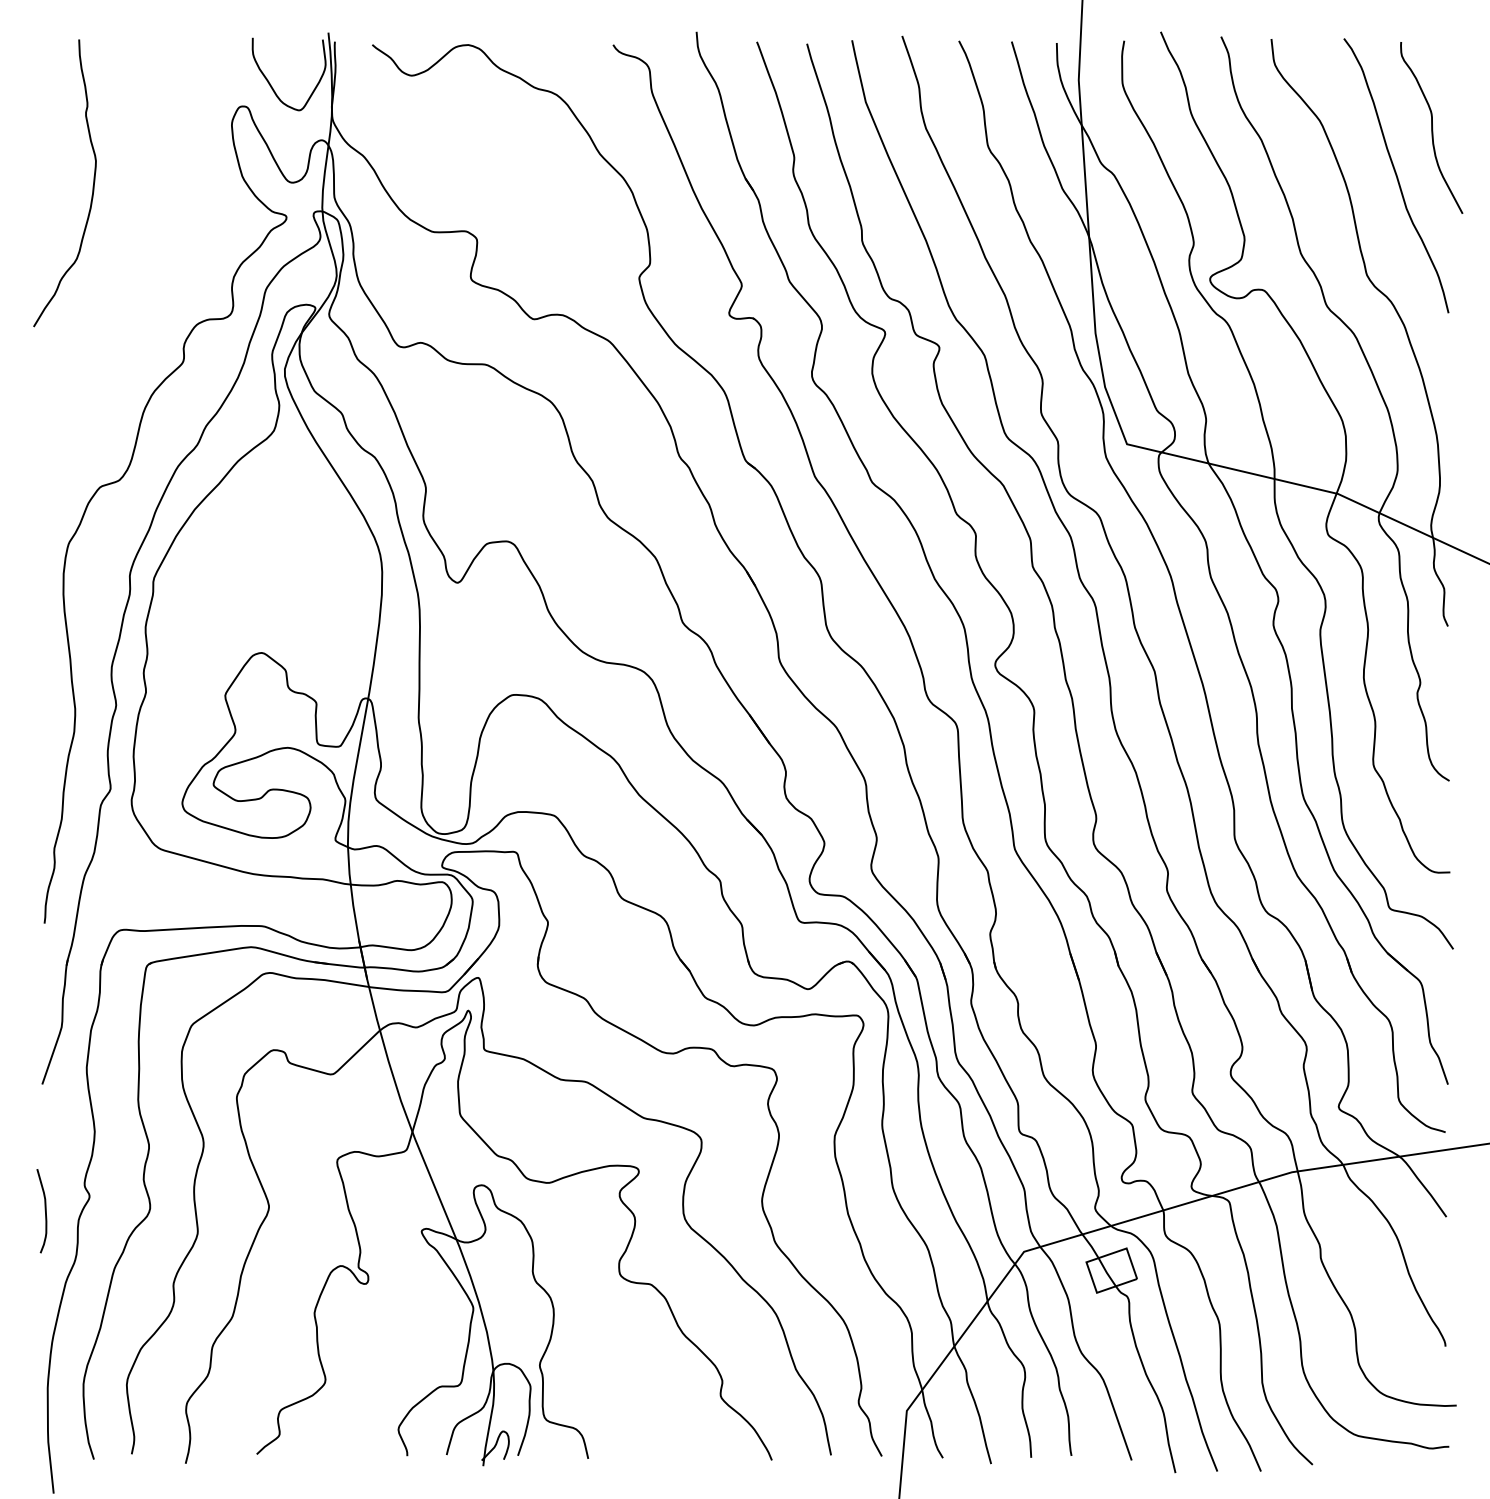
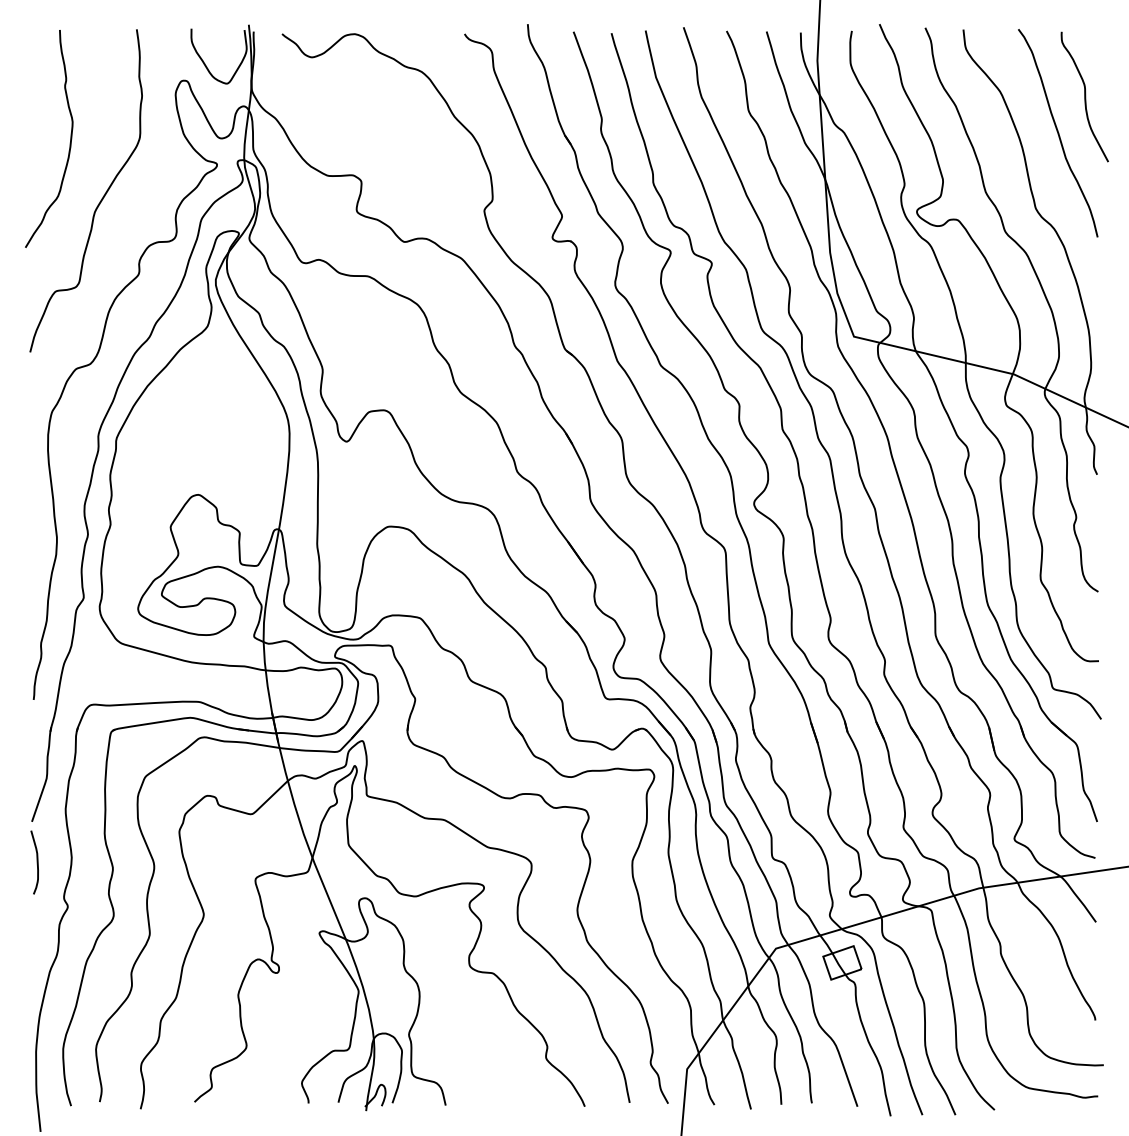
curve: (134, 261) -> (101, 198), added
curve: (44, 1210) -> (36, 862), moved

